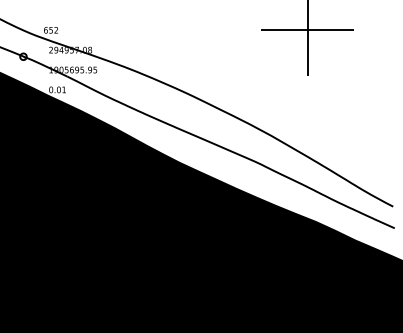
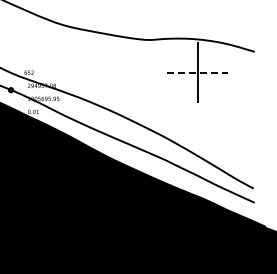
line: (307, 29) -> (197, 72), solid -> dashed

